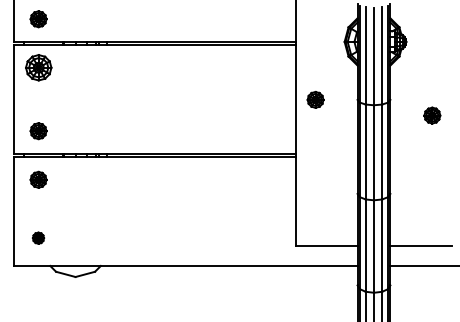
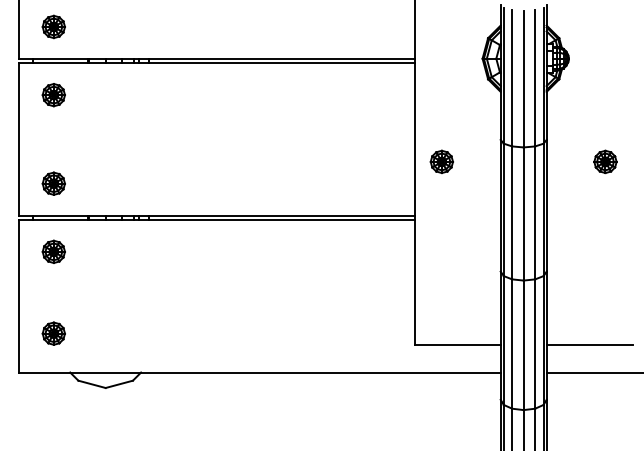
part: (38, 68) -> (53, 95), size x0.62
part: (315, 99) -> (441, 161), moved
part: (38, 238) -> (53, 333), size x1.43

